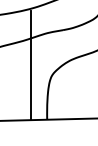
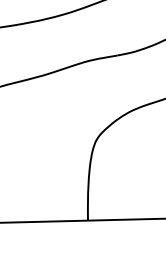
line: (30, 65) -> (57, 120), removed

